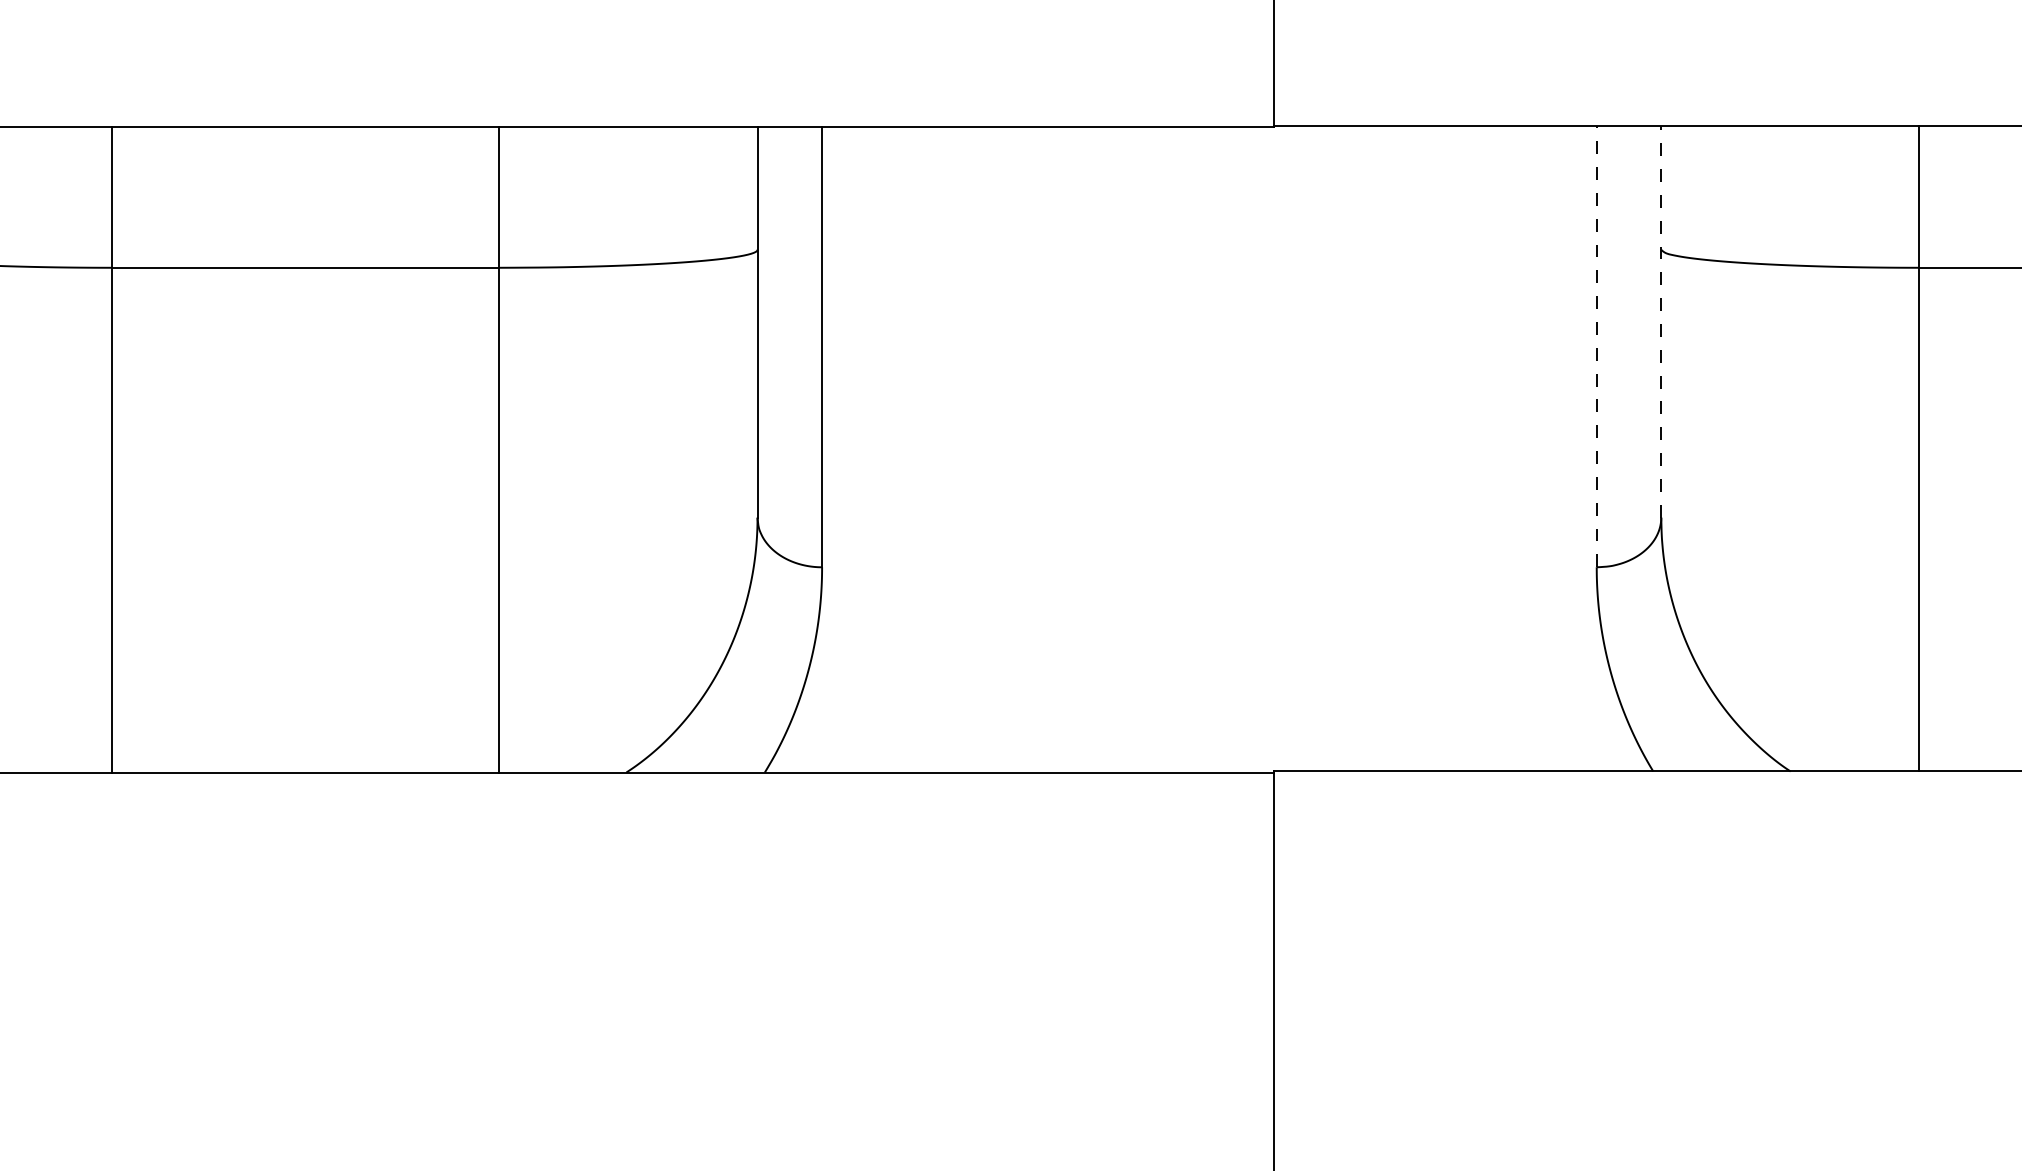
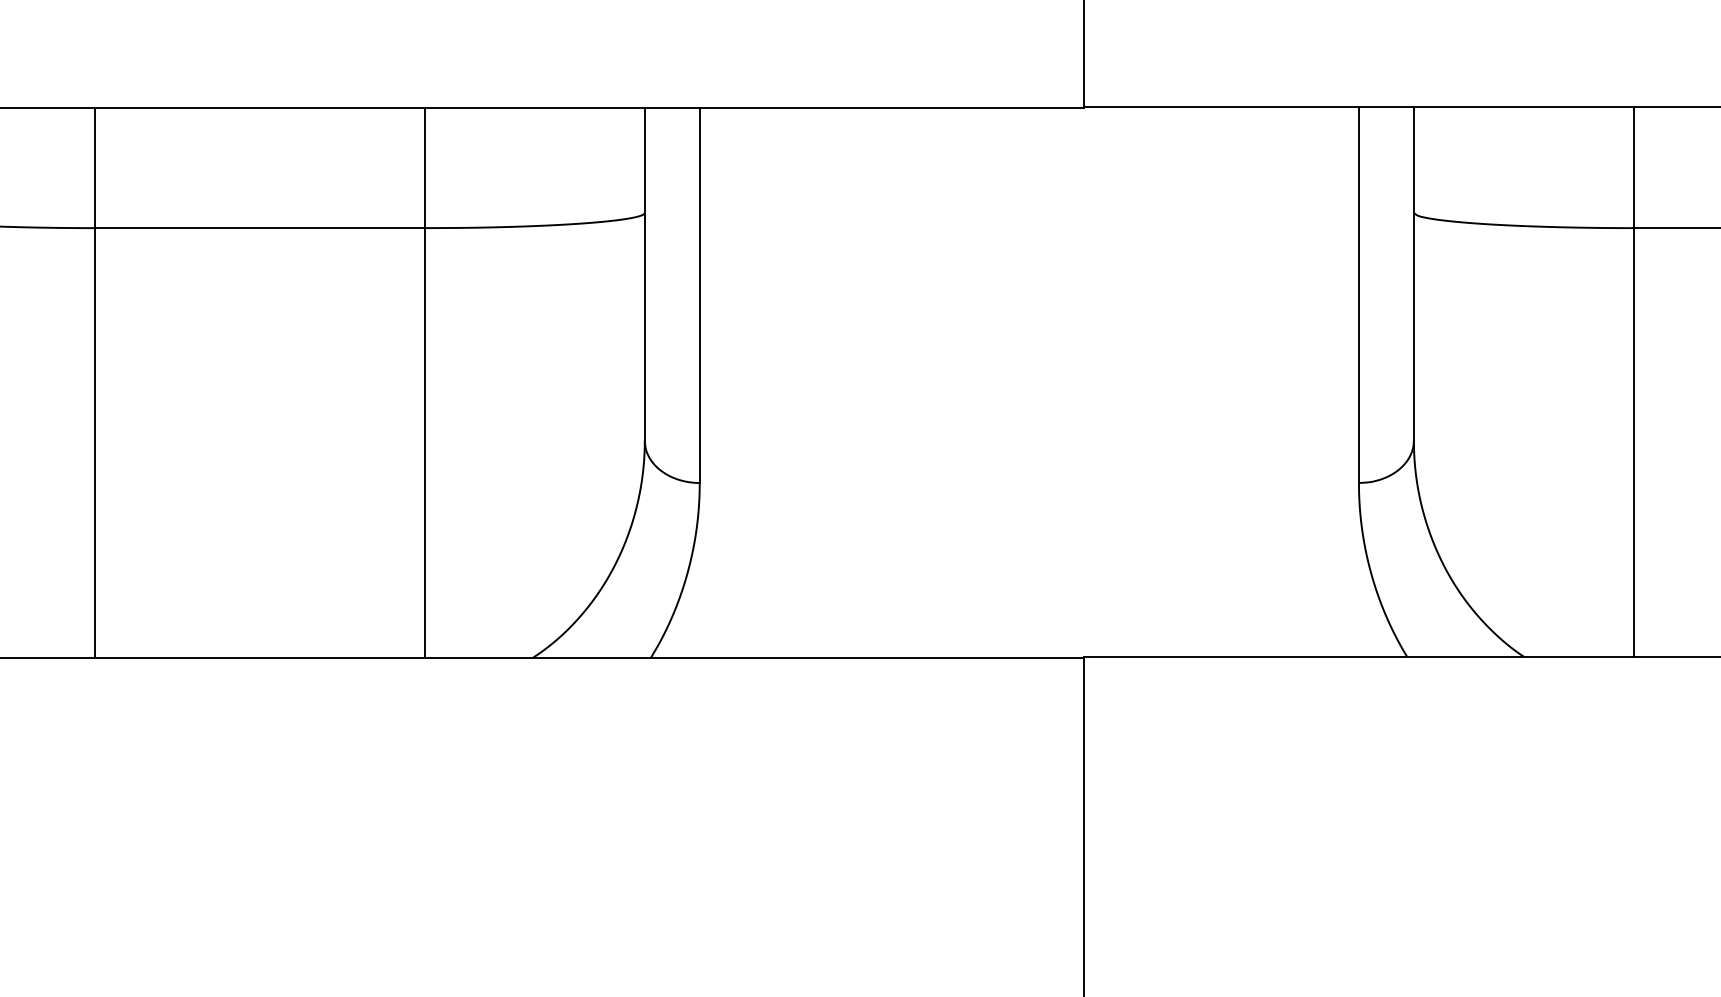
line: (1661, 321) -> (1414, 273), dashed -> solid
line: (1596, 346) -> (1358, 295), dashed -> solid

